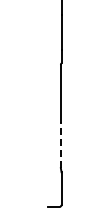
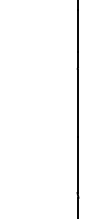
line: (60, 144) -> (77, 164), dashed -> solid

